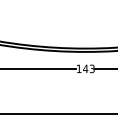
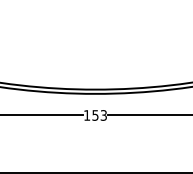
text: (85, 68) -> (95, 115), 143 -> 153

